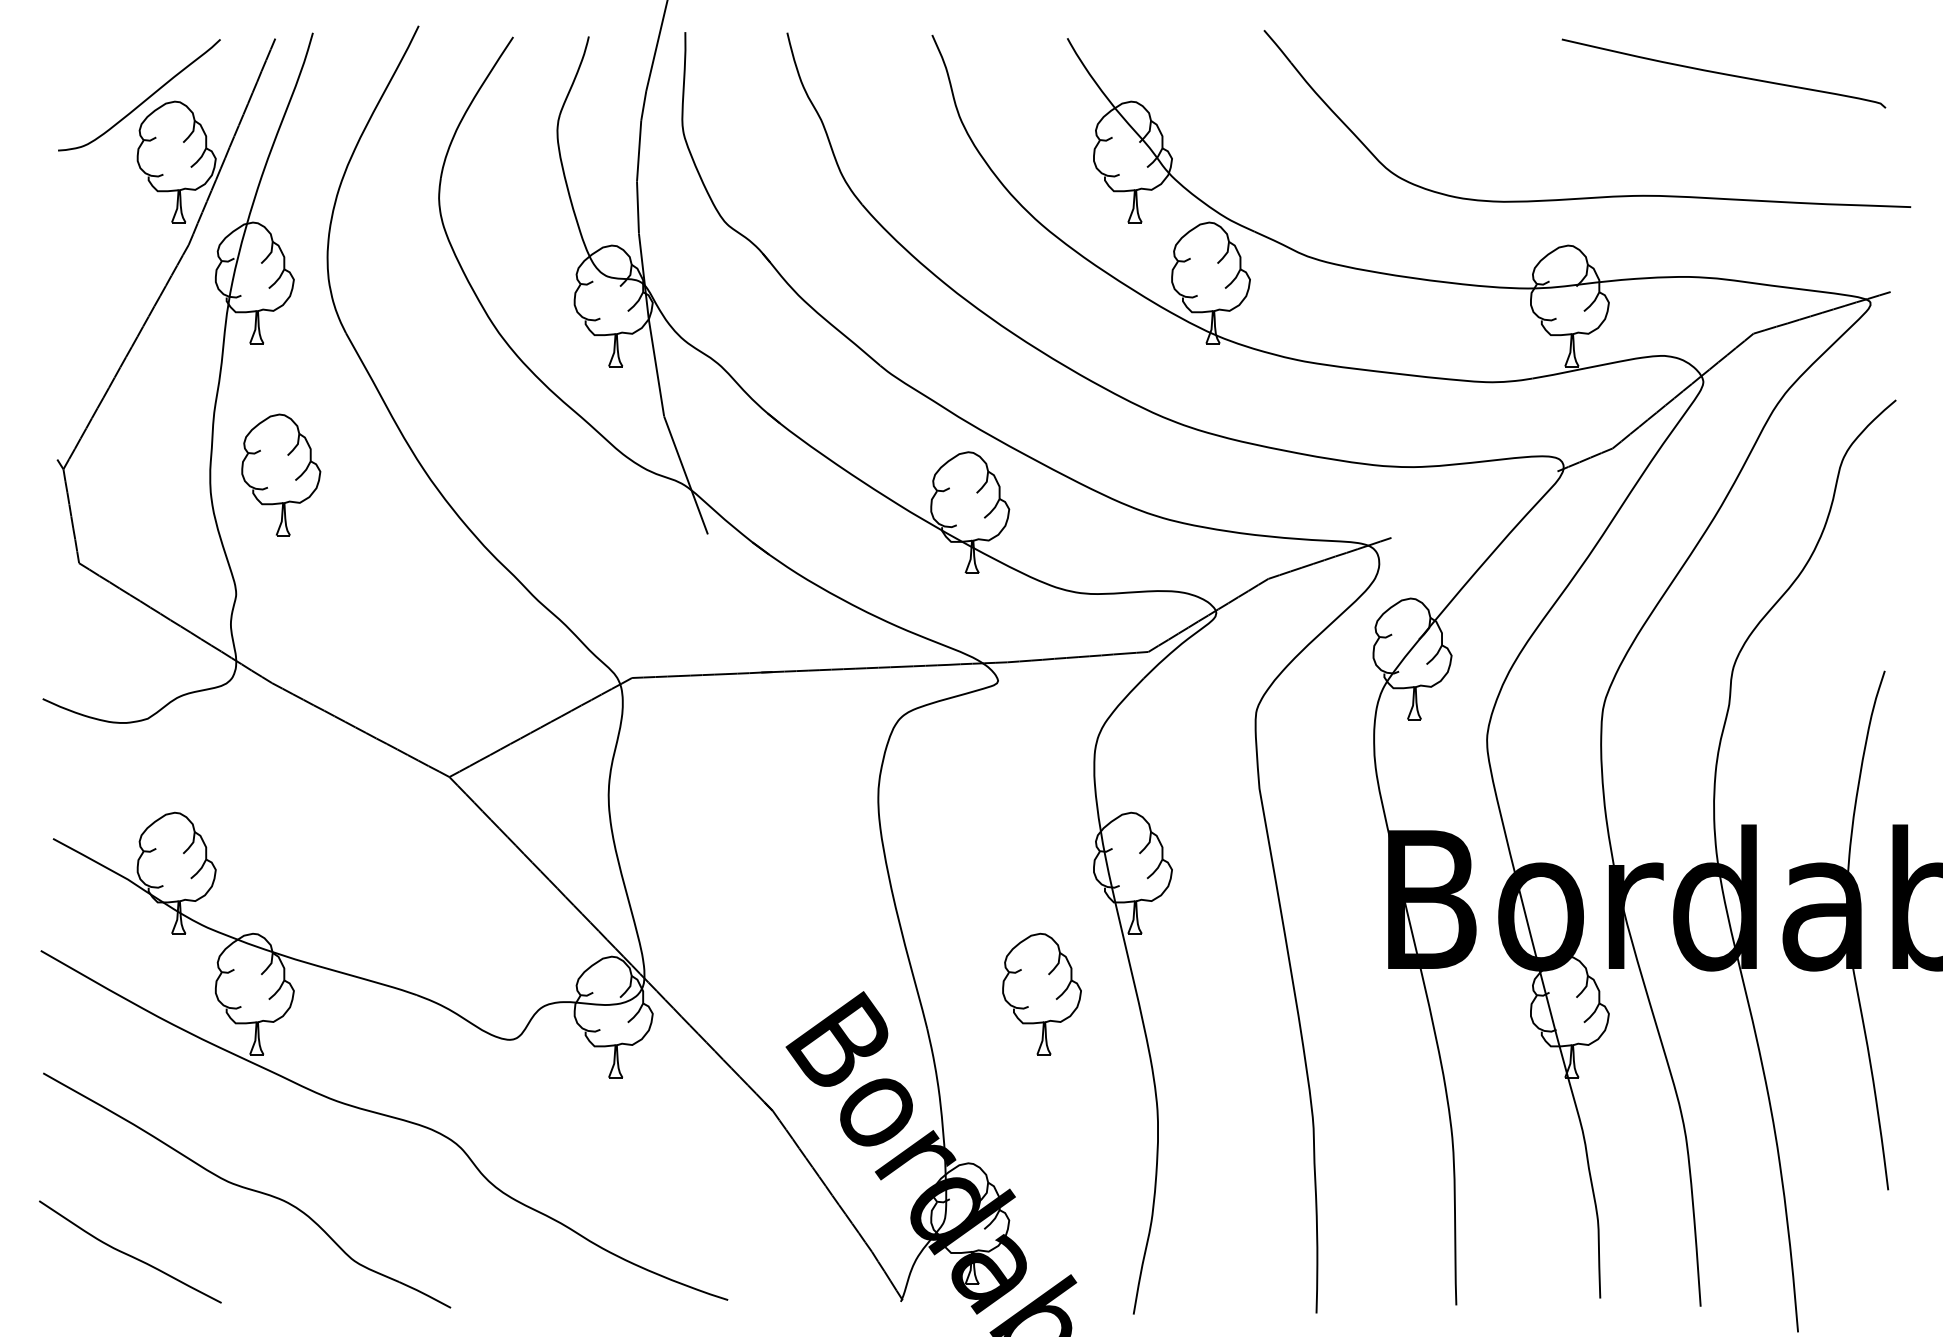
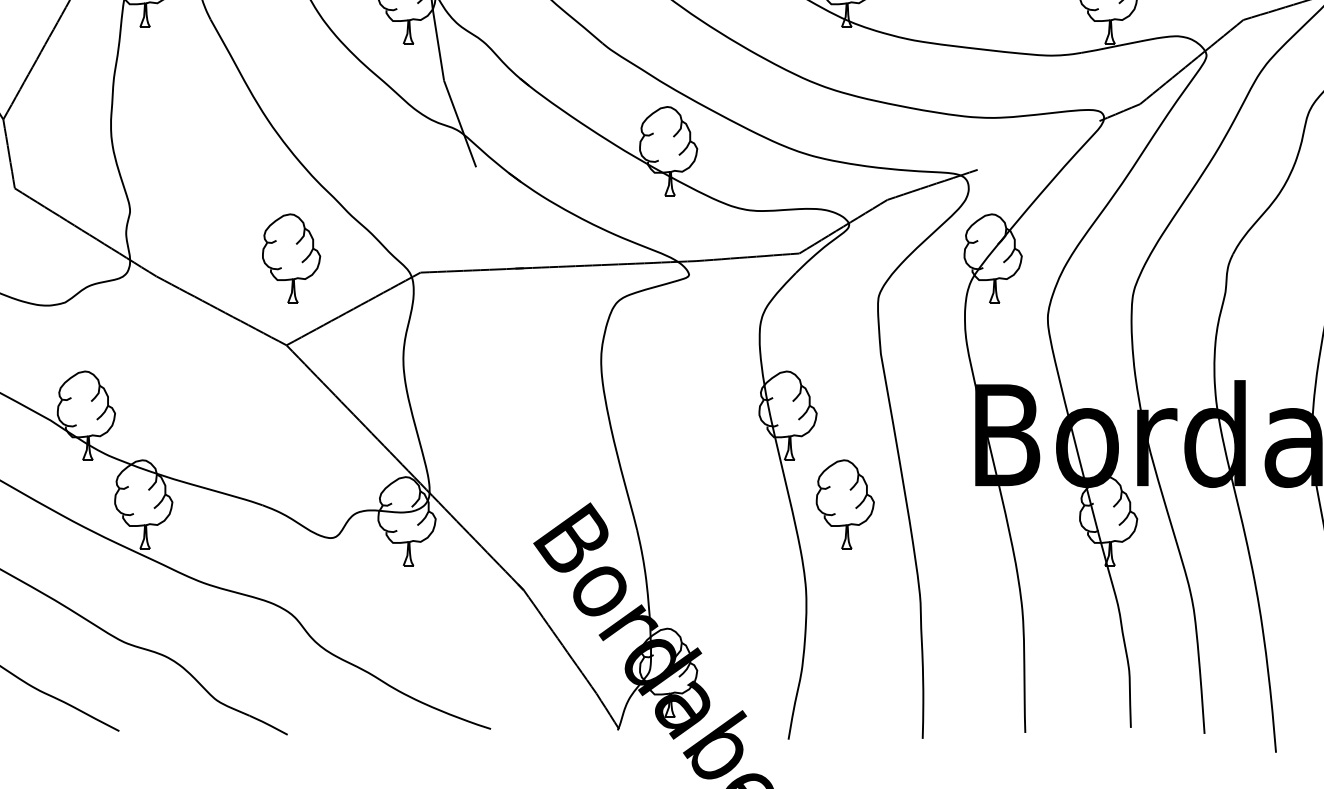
part: (281, 474) -> (291, 258), moved
part: (1041, 993) -> (844, 504), moved

